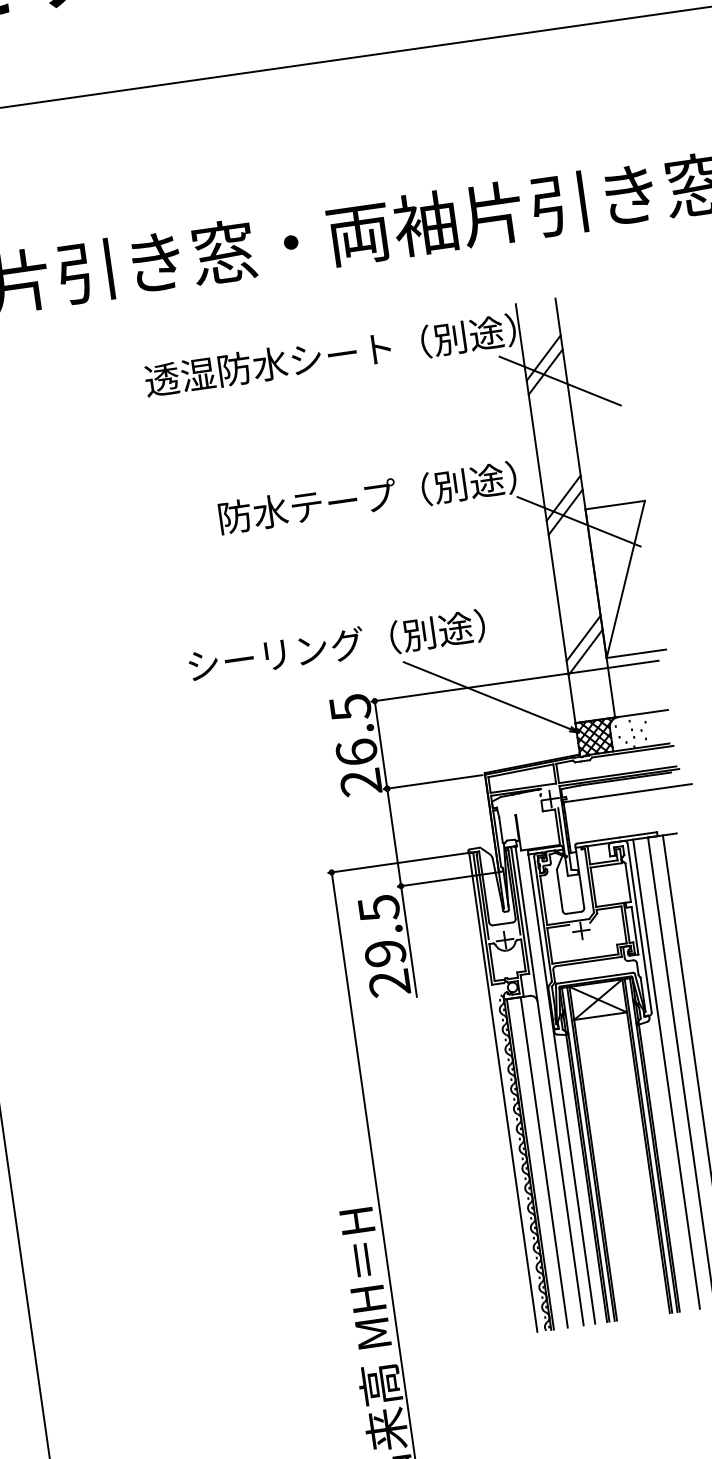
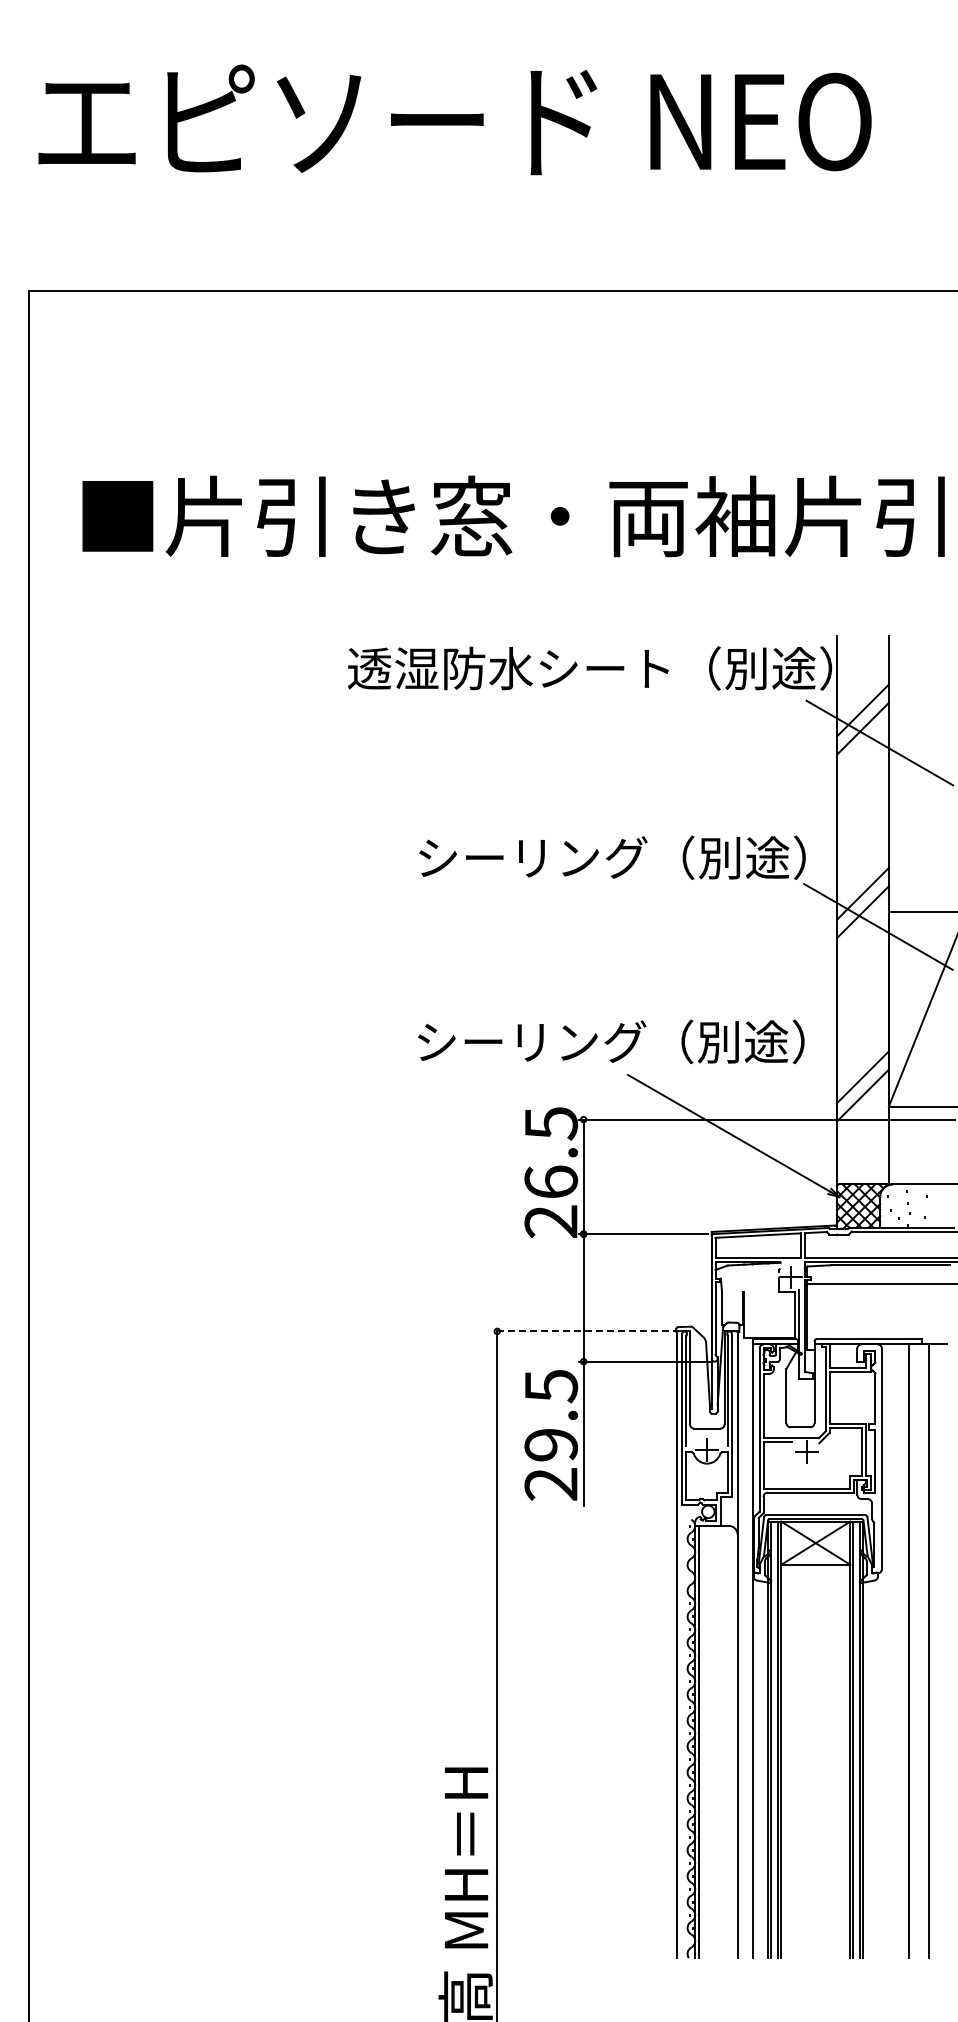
text: (307, 506) -> (533, 857), 防水テープ（別途） -> シーリング（別途）
text: (337, 645) -> (611, 1041), moved
line: (400, 862) -> (586, 1331), solid -> dashed
line: (666, 1074) -> (889, 1651), removed
line: (543, 1162) -> (716, 1741), removed

